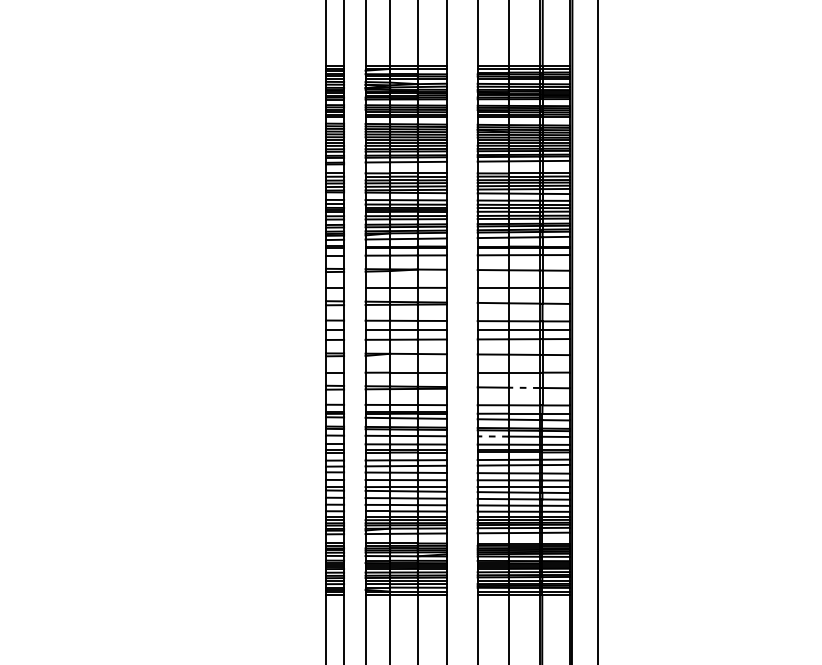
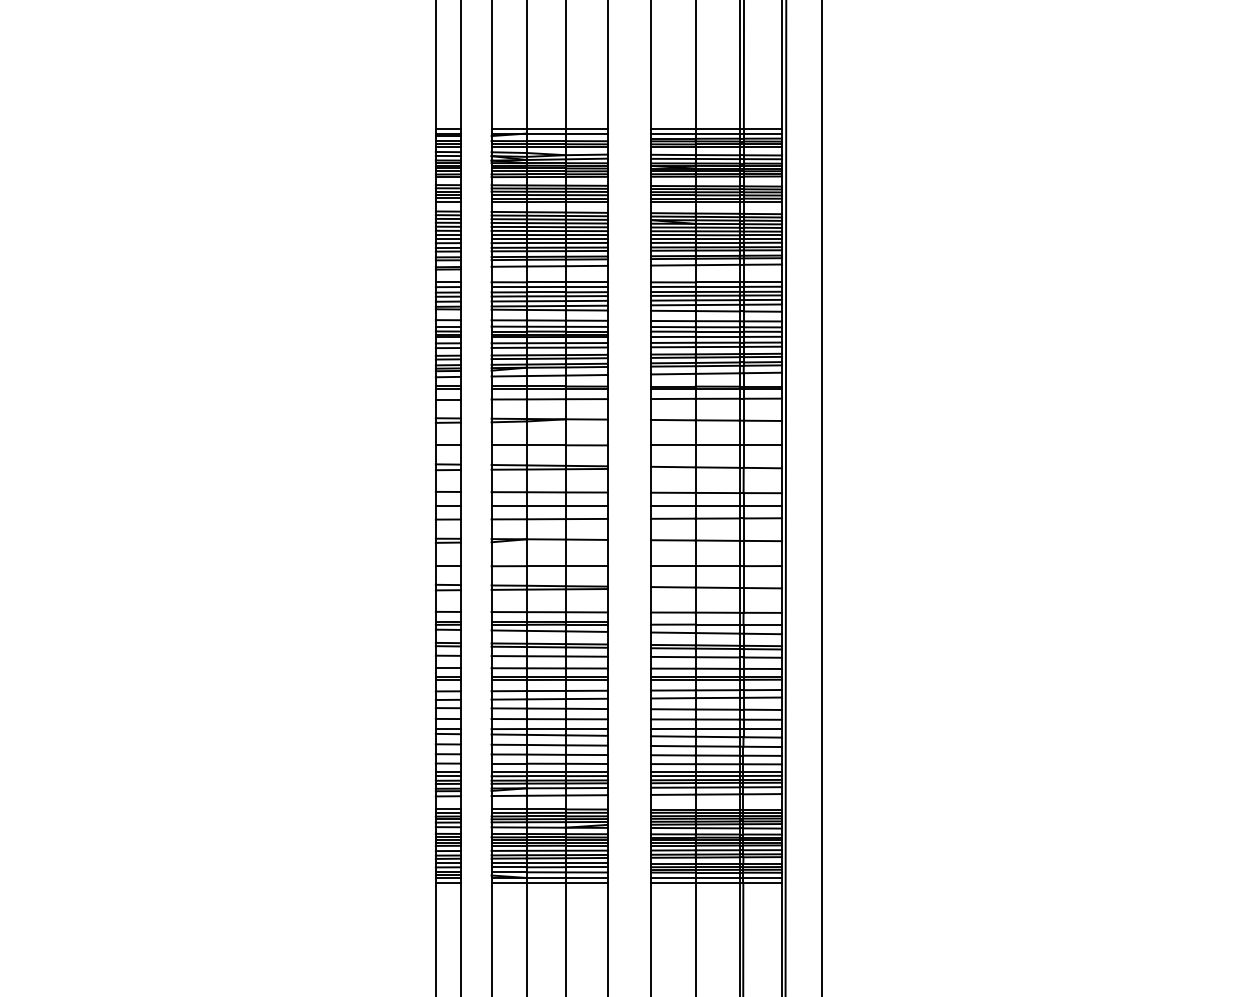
line: (524, 387) -> (717, 587), dashed -> solid
line: (492, 436) -> (672, 657), dashed -> solid

